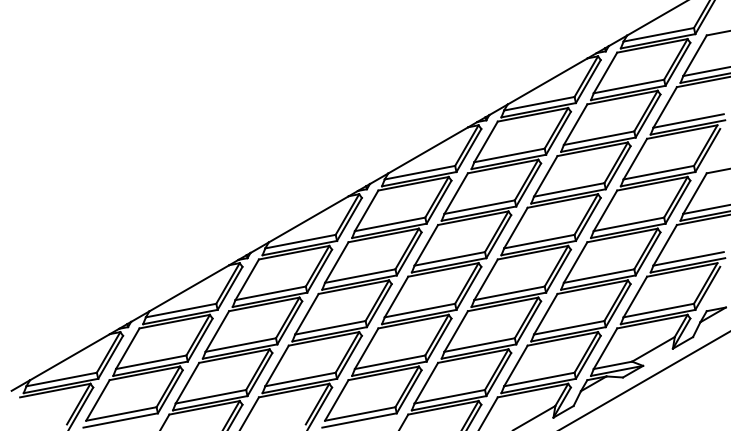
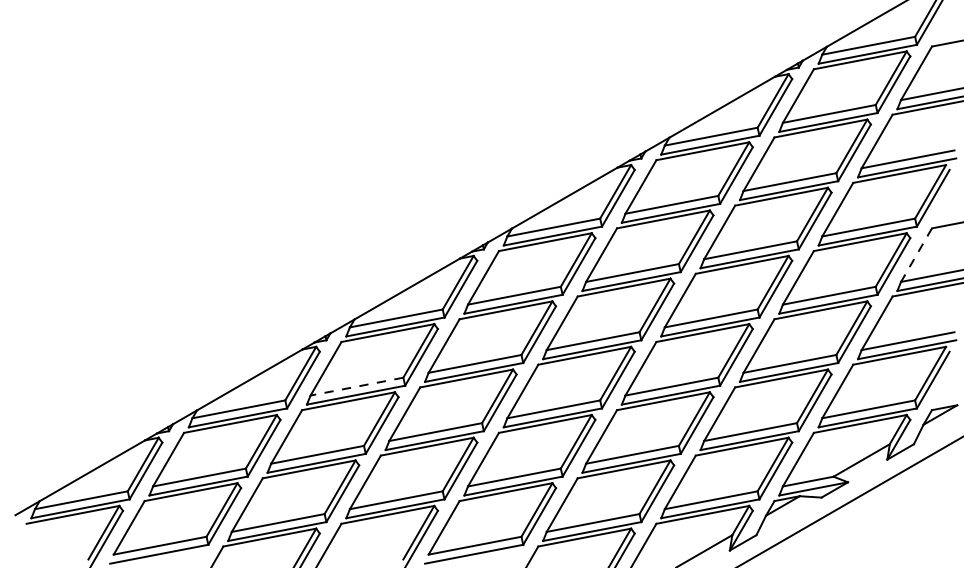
line: (694, 194) -> (915, 256), solid -> dashed
line: (270, 293) -> (356, 386), solid -> dashed

